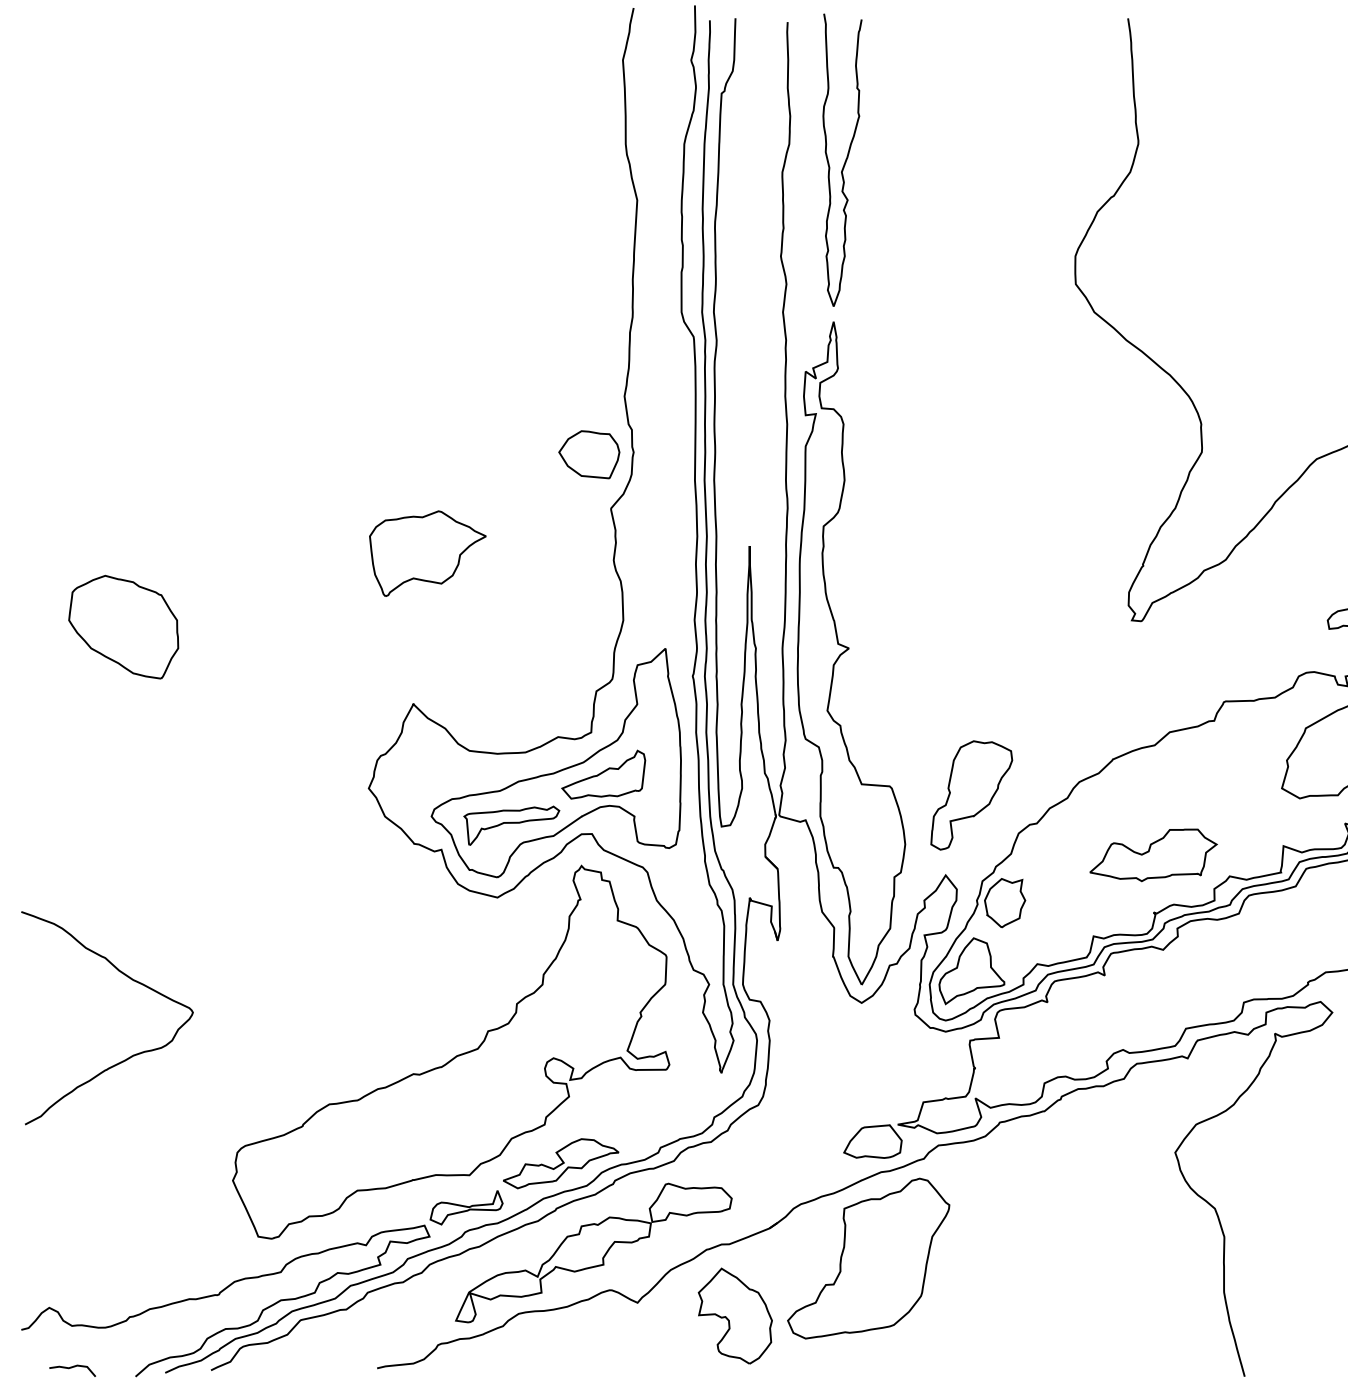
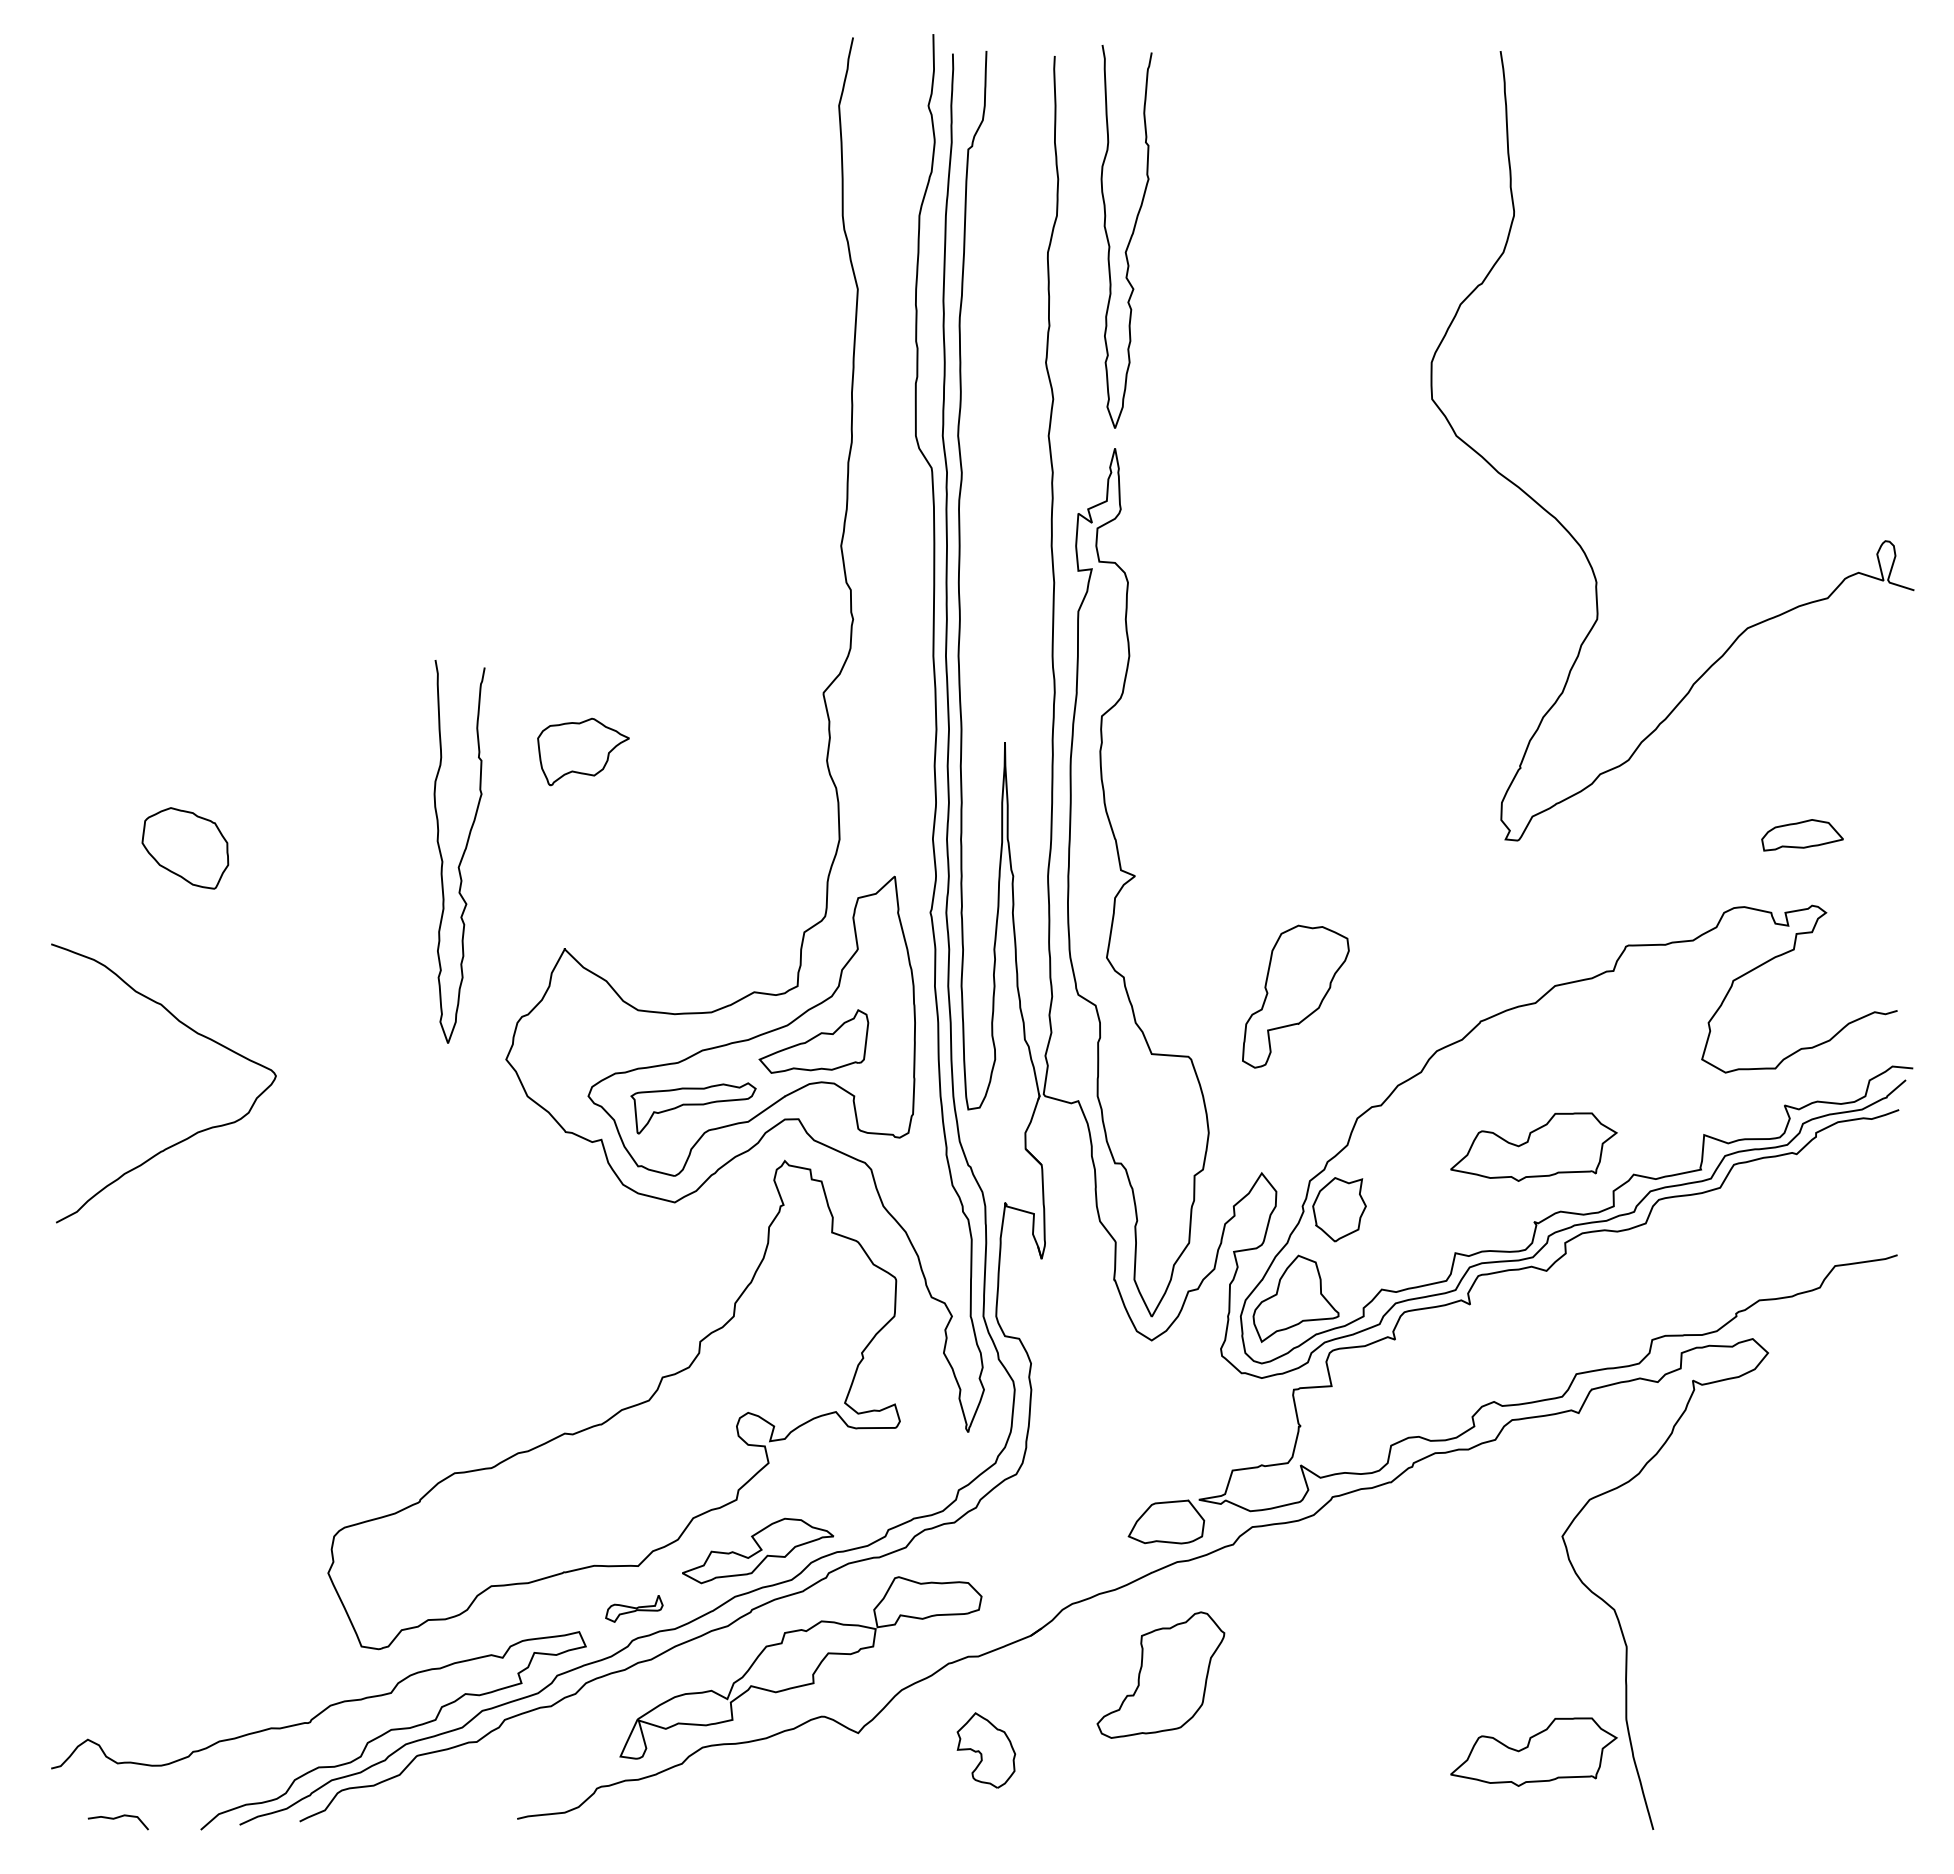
part: (588, 454) -> (794, 622), removed
part: (427, 553) -> (583, 751), size x0.6
part: (123, 627) -> (185, 848), size x0.6
curve: (336, 629) -> (463, 851), added
part: (971, 795) -> (1295, 996), moved
curve: (131, 1055) -> (195, 1132), moved
part: (466, 1207) -> (634, 1608), size x0.6
part: (868, 1258) -> (1160, 1674), size x0.6
part: (735, 1316) -> (986, 1750), size x0.6
part: (1153, 1316) -> (1533, 1751), added

